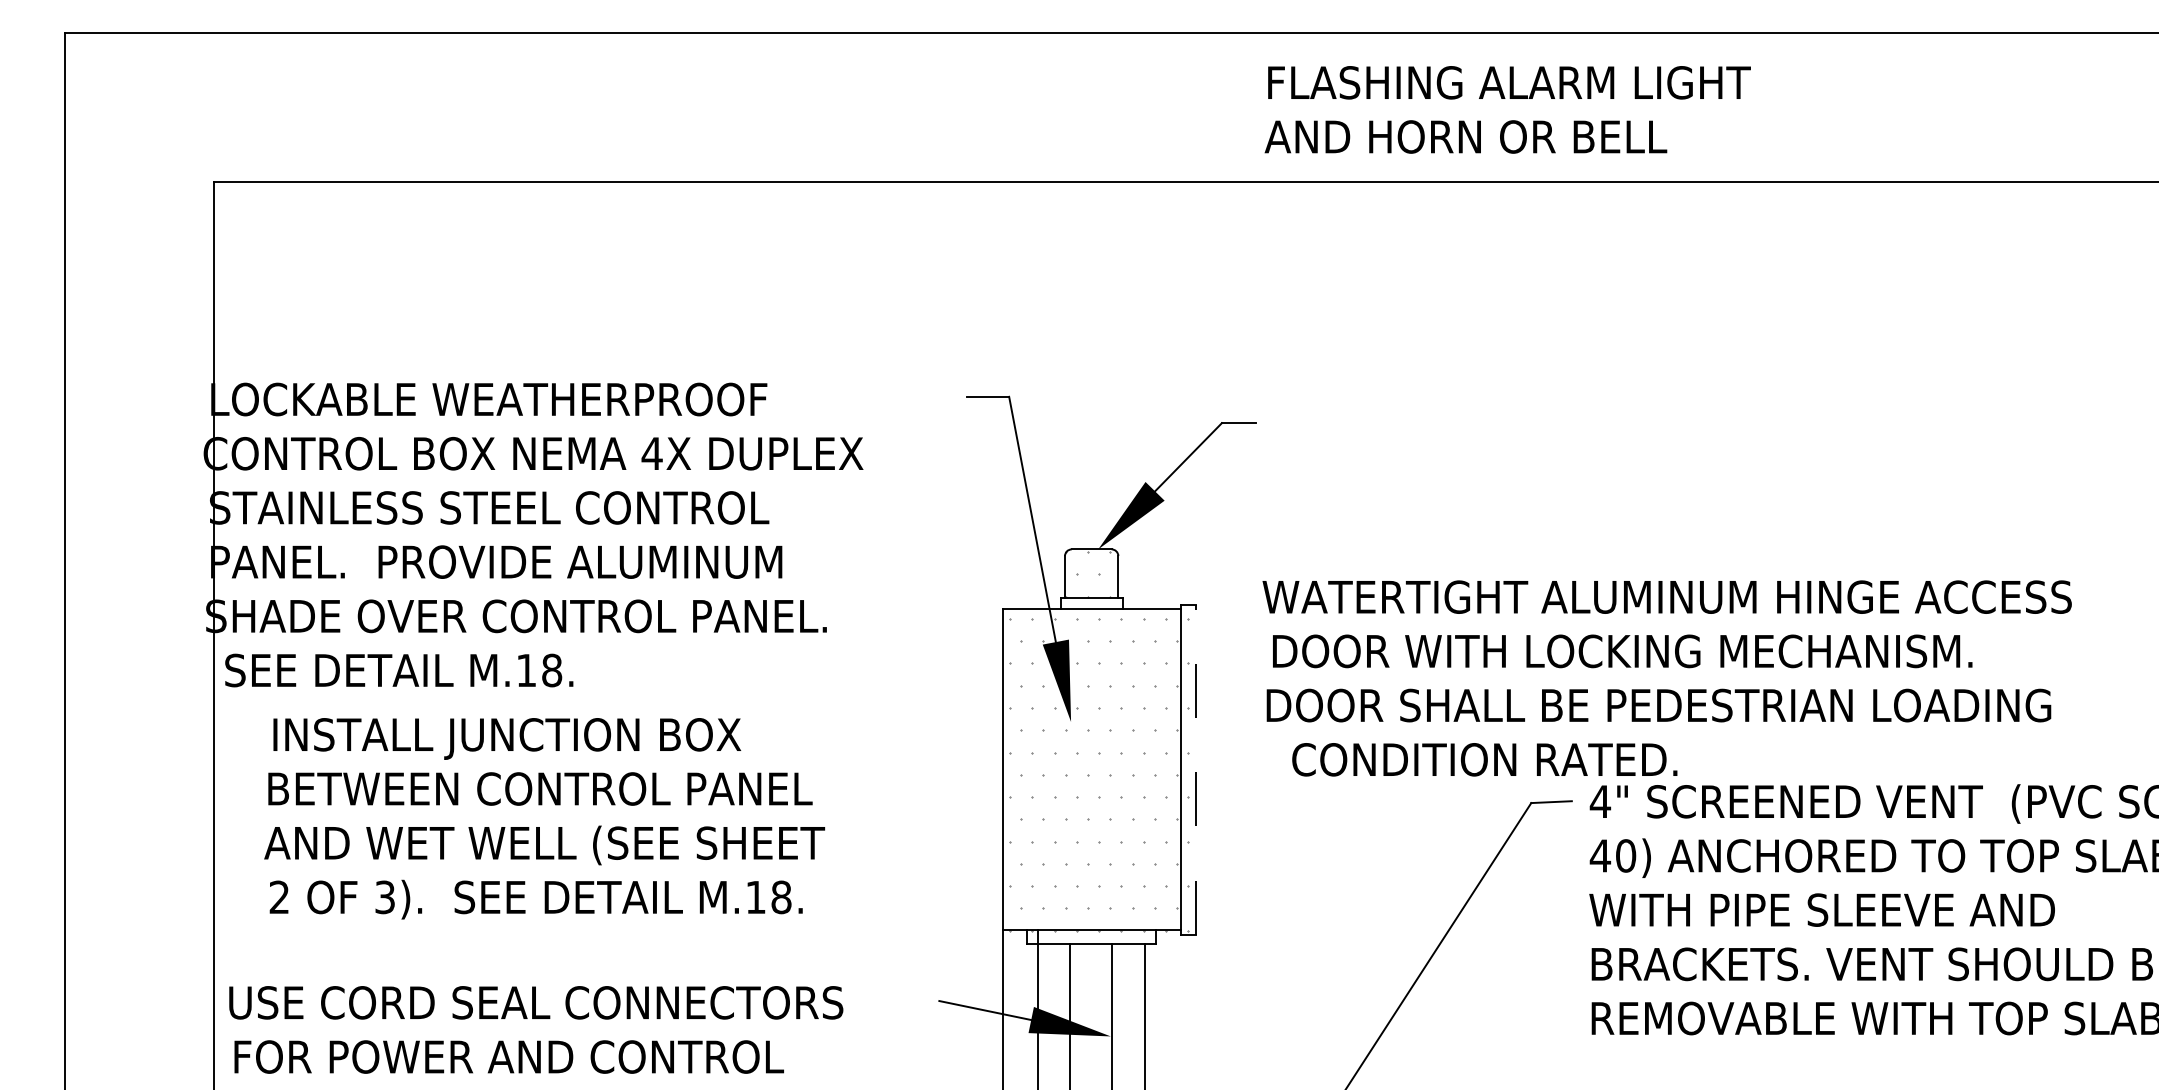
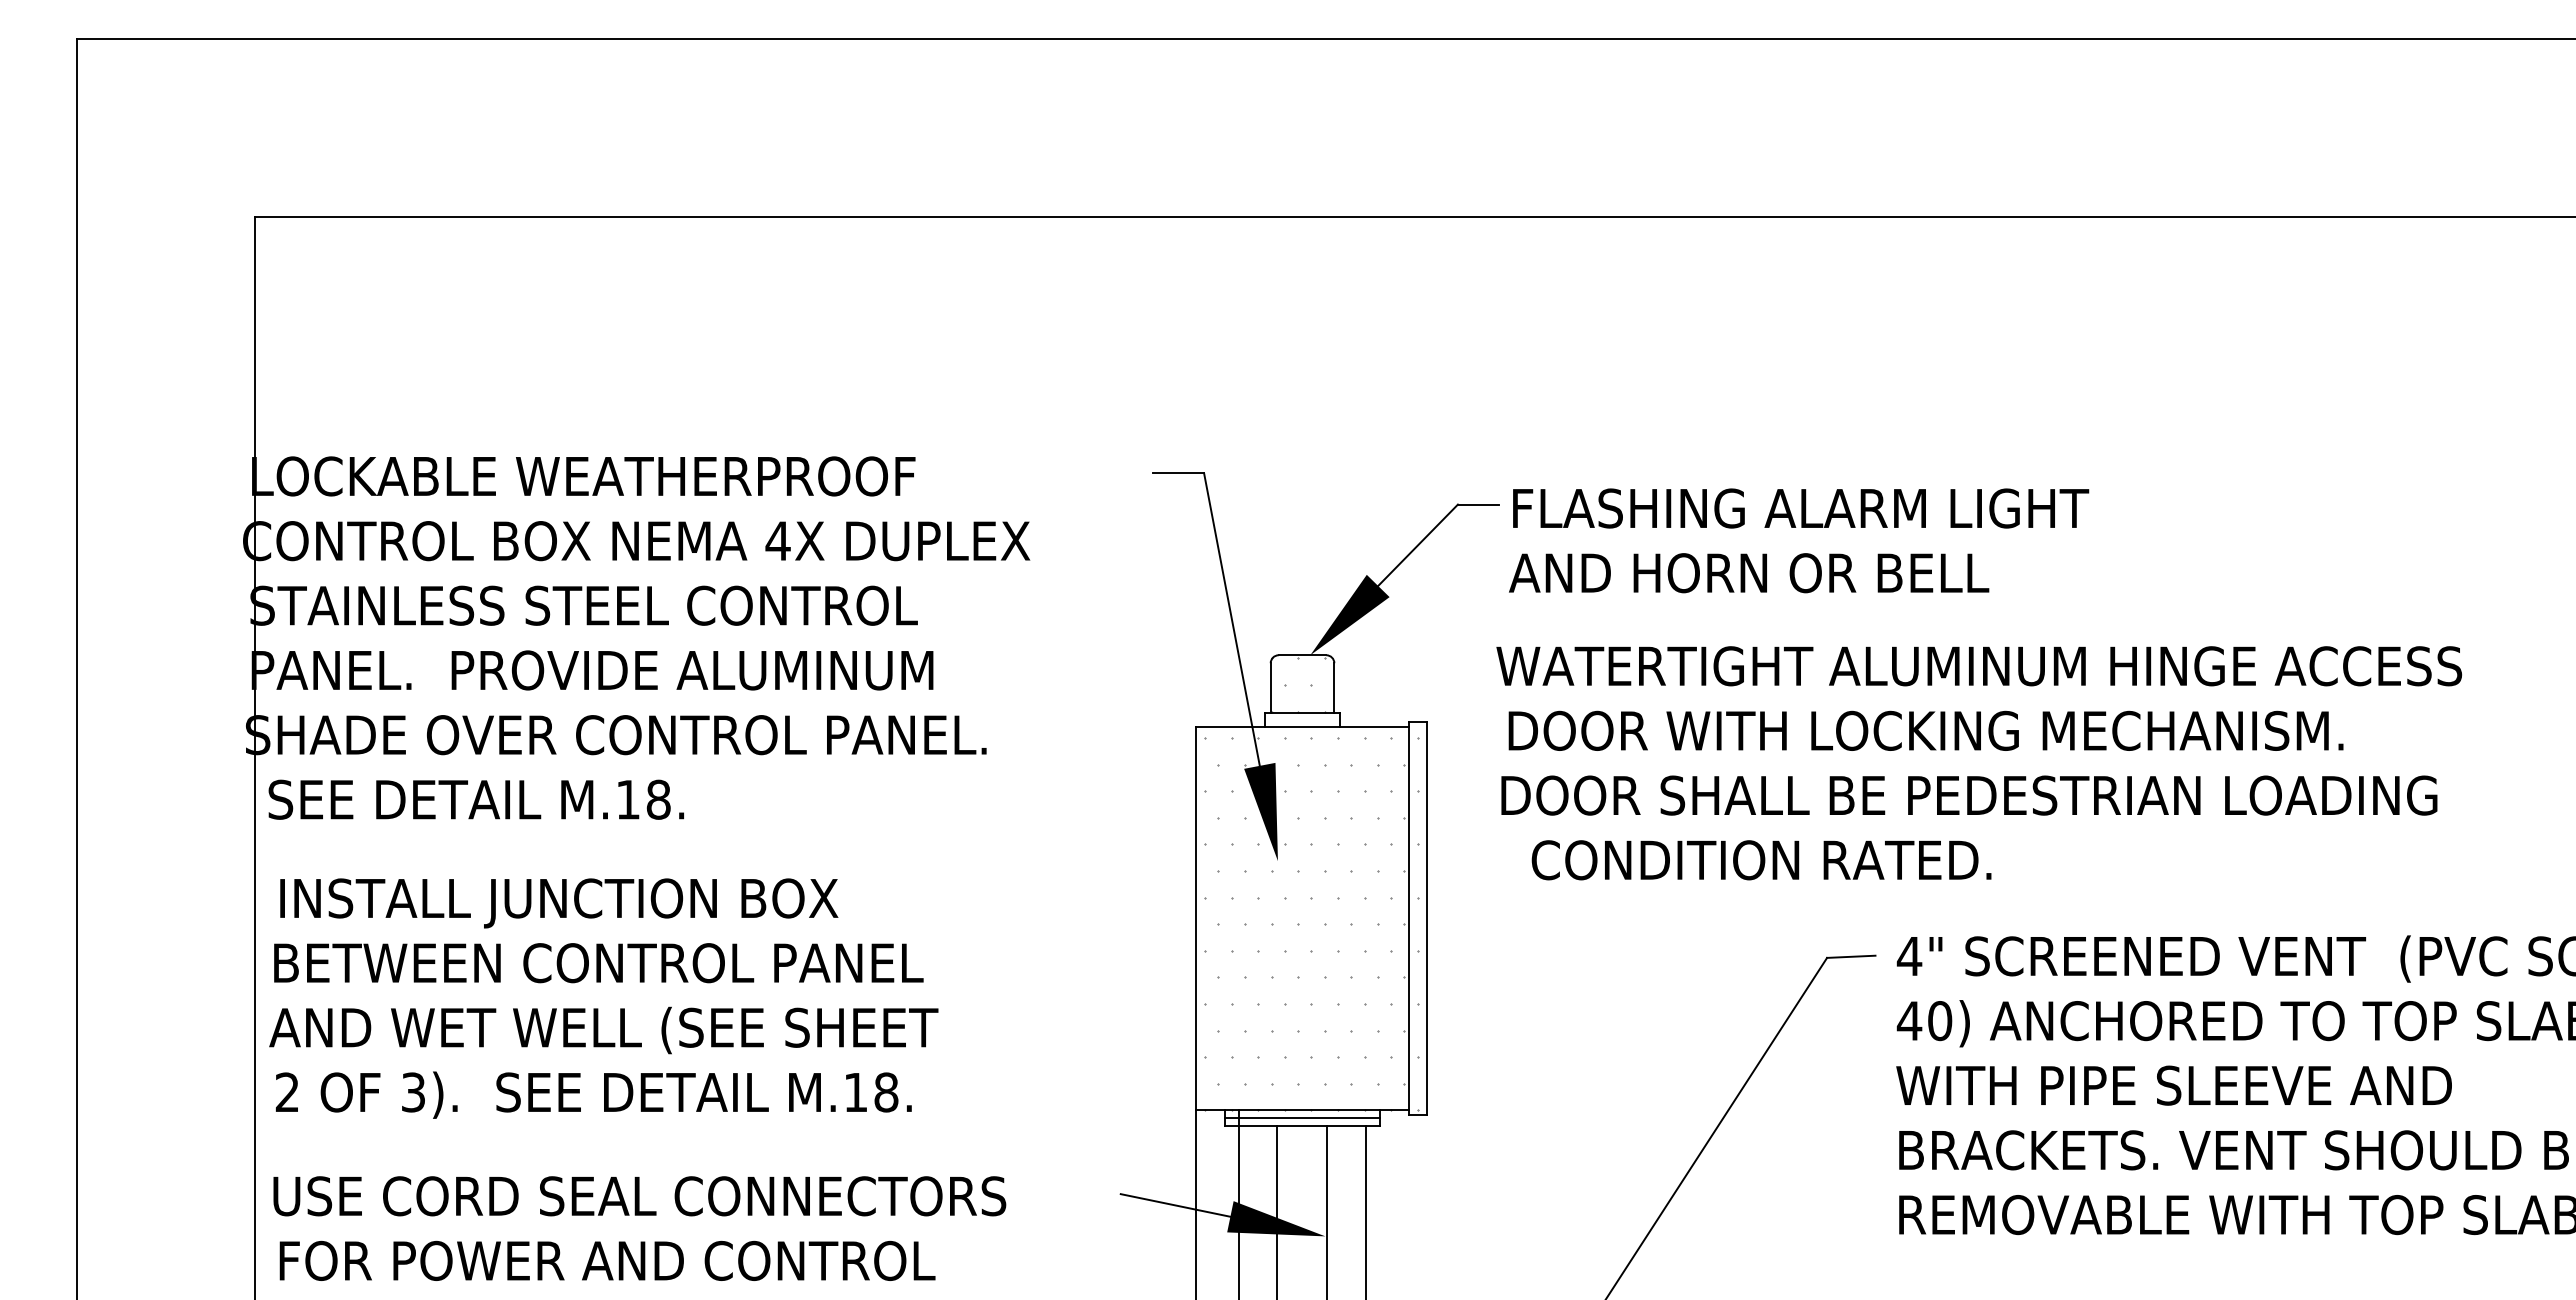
text: (1508, 109) -> (1799, 540), moved
text: (1667, 678) -> (1979, 763), moved
line: (1196, 770) -> (1427, 918), dashed -> solid
text: (544, 818) -> (603, 998), moved
line: (1091, 936) -> (1302, 1117), added

